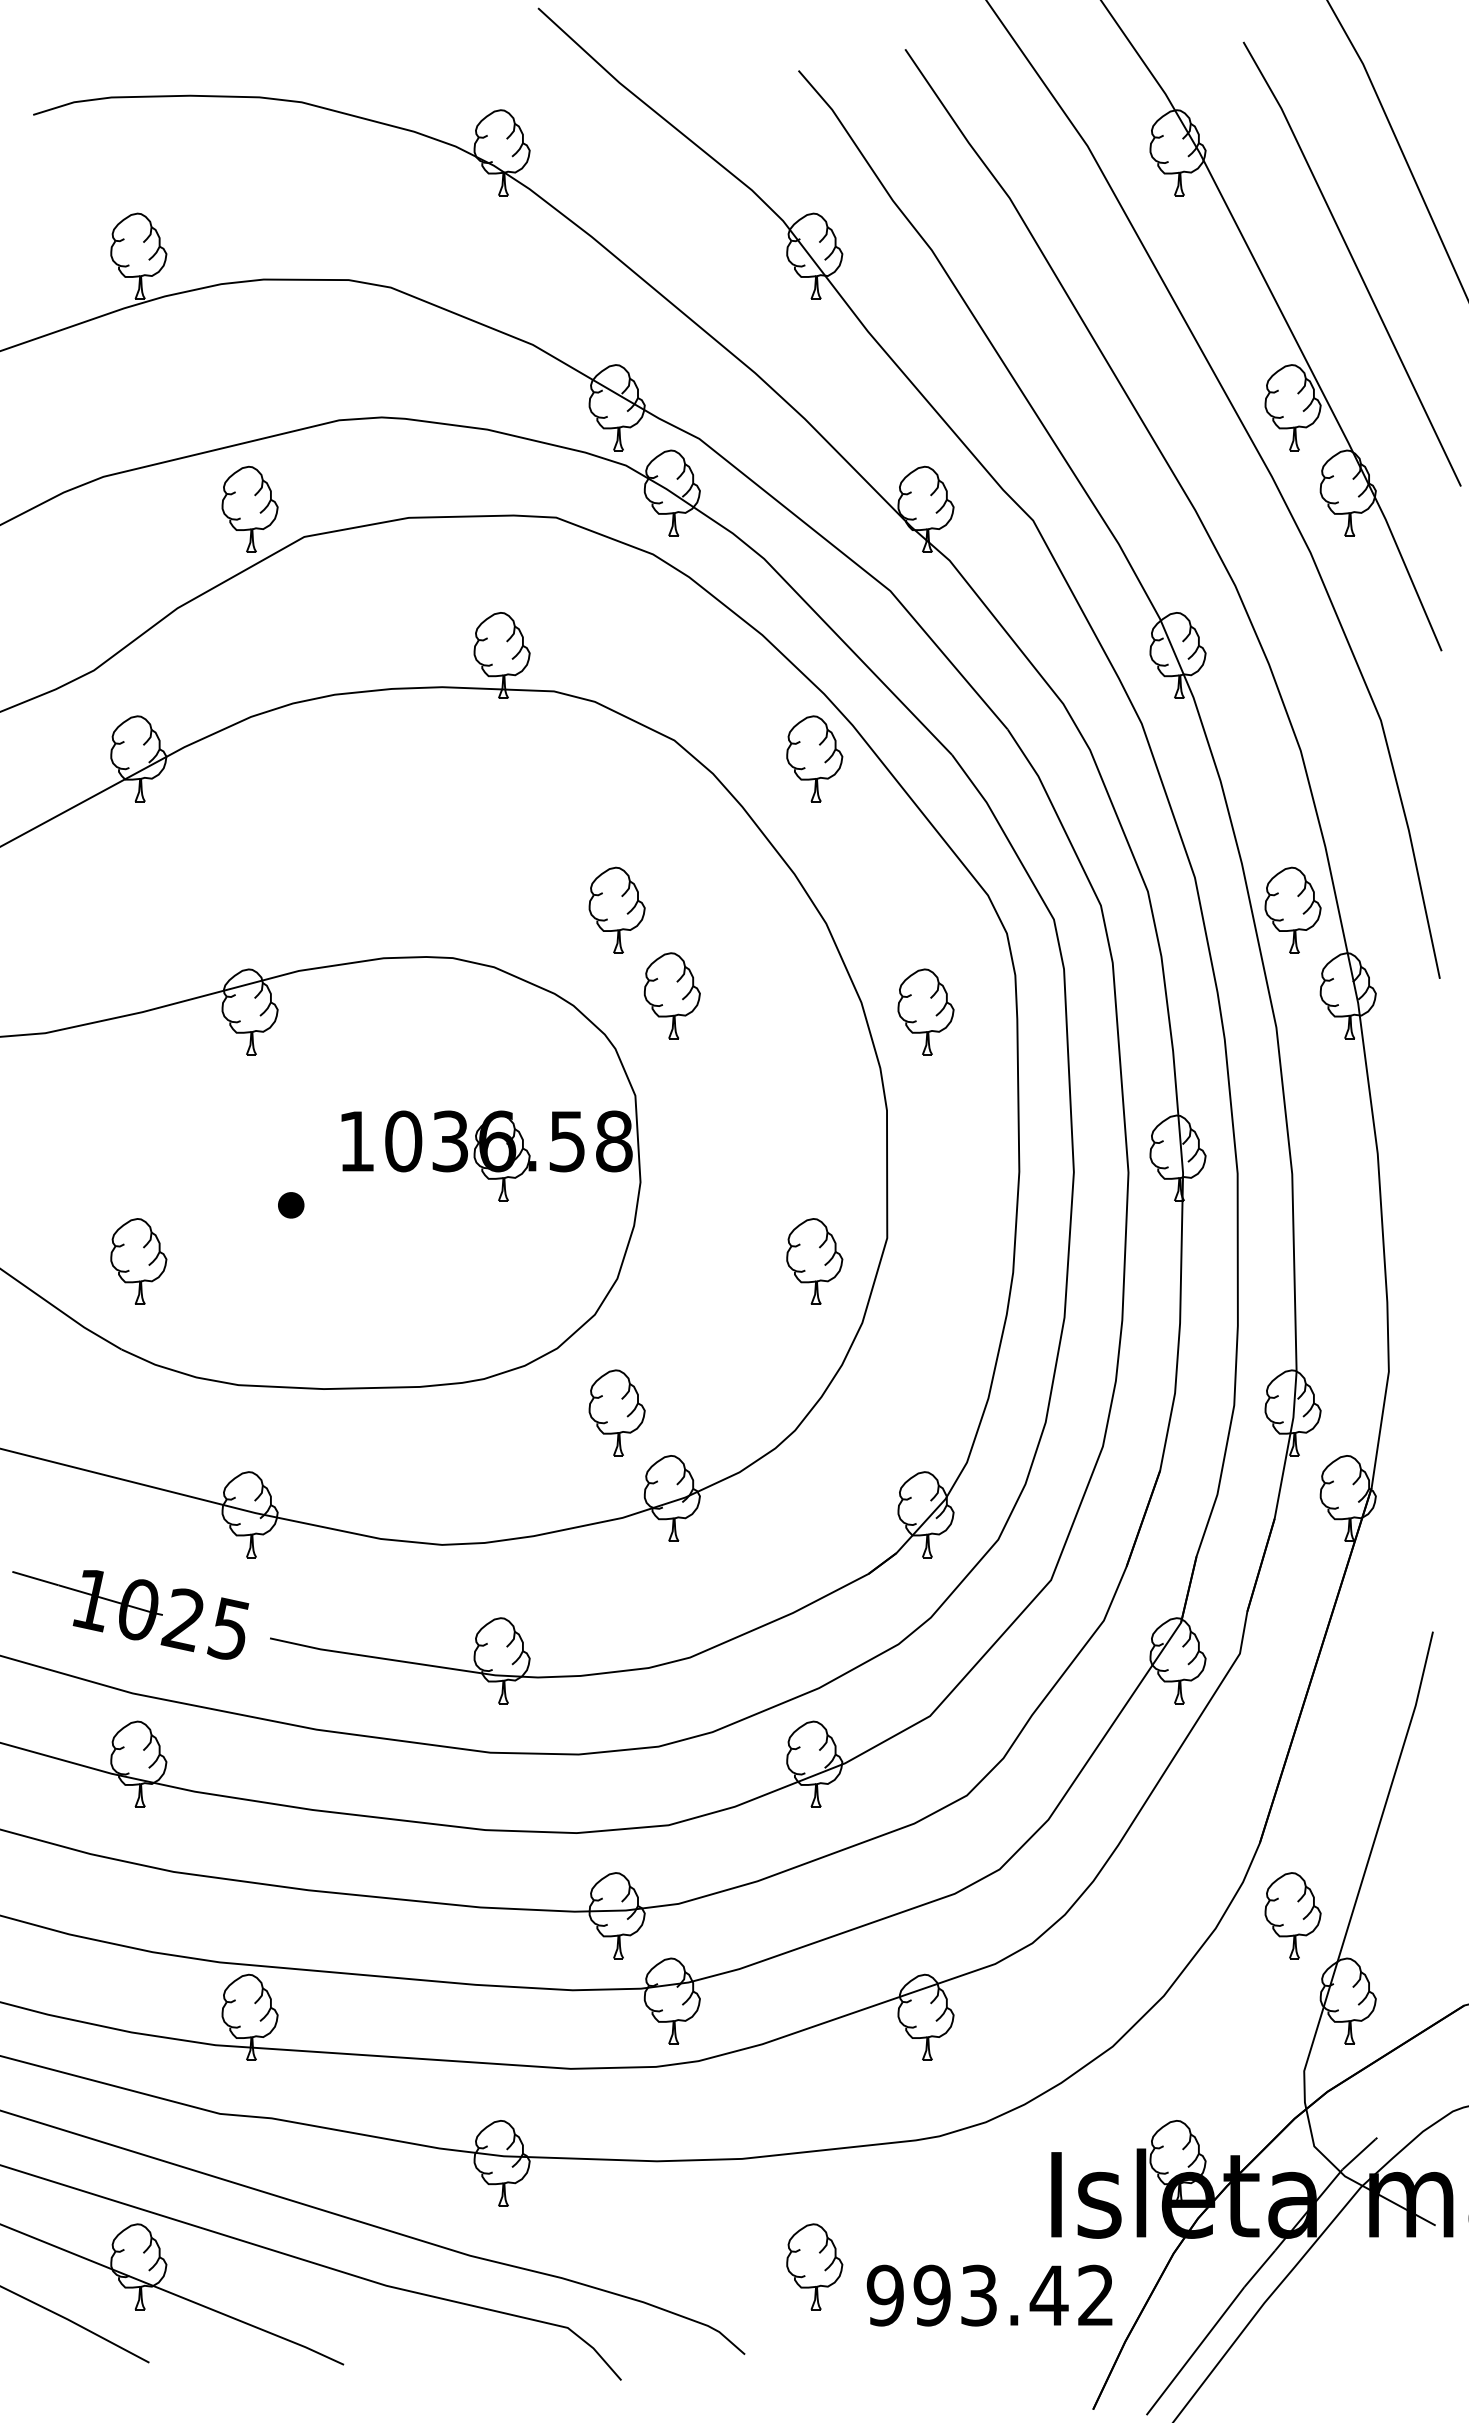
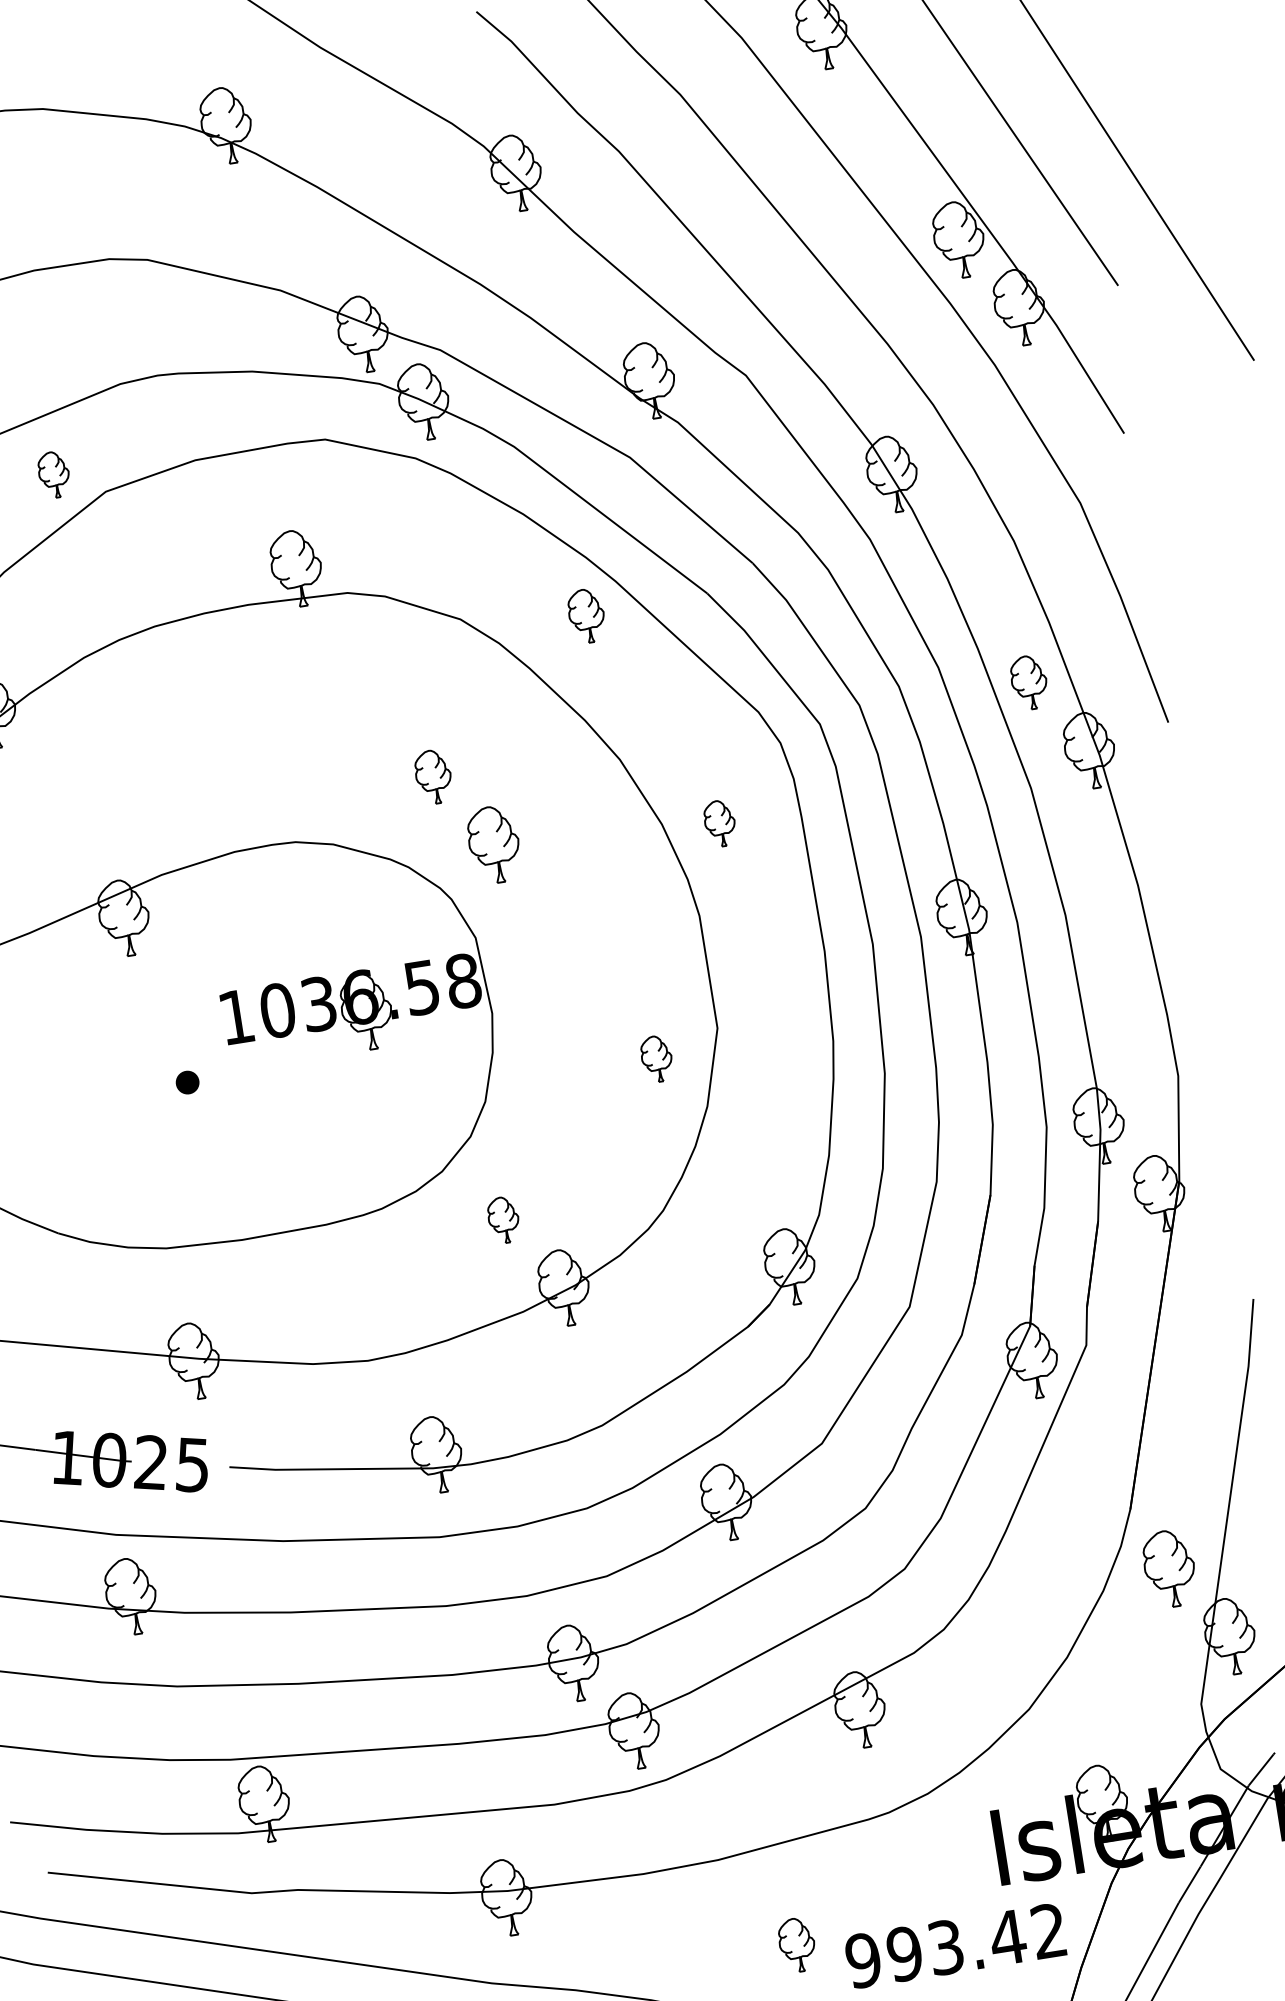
part: (249, 508) -> (53, 474), size x0.6
part: (814, 758) -> (586, 615), size x0.7
part: (616, 909) -> (433, 776), size x0.7
part: (1292, 909) -> (1028, 682), size x0.7
part: (925, 1011) -> (719, 823), size x0.6
part: (138, 1261) -> (60, 1153), removed
part: (814, 1261) -> (656, 1059), size x0.6
part: (616, 1412) -> (503, 1219), size x0.6
part: (814, 2266) -> (796, 1944), size x0.7

